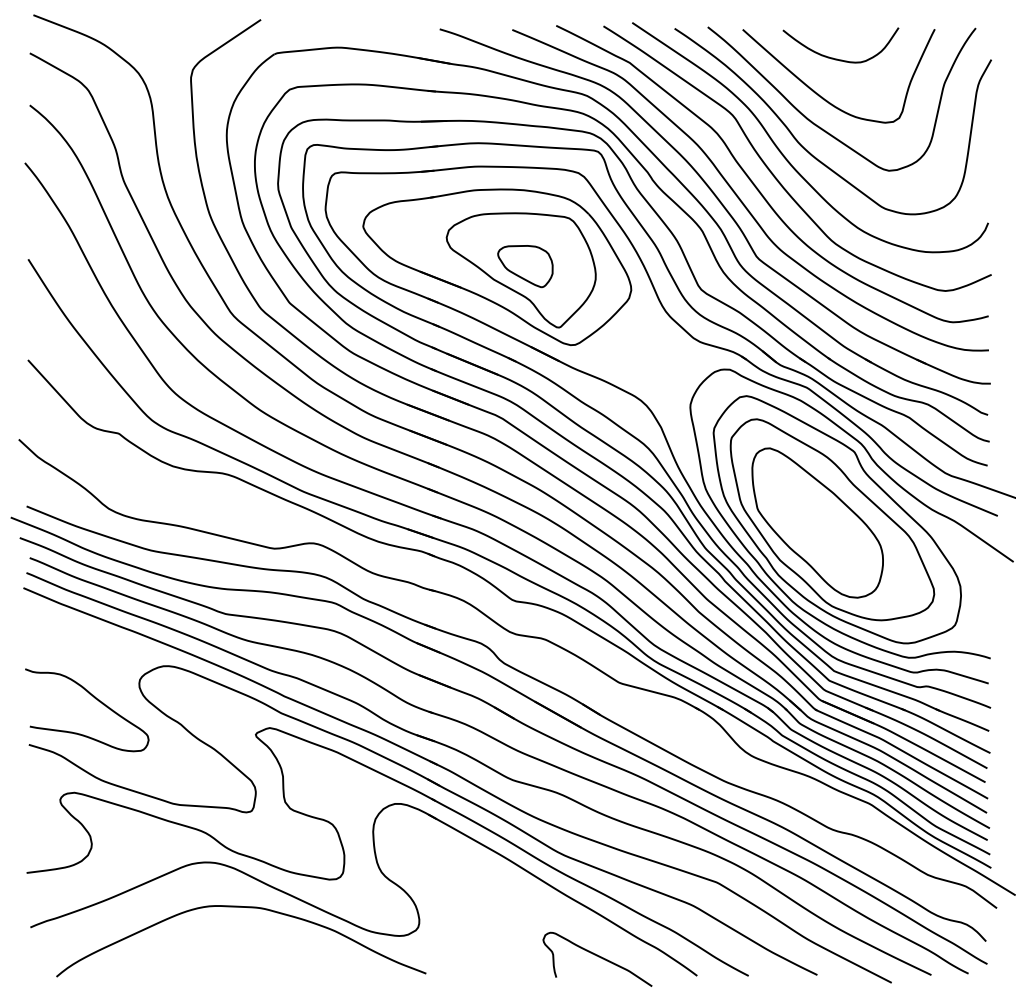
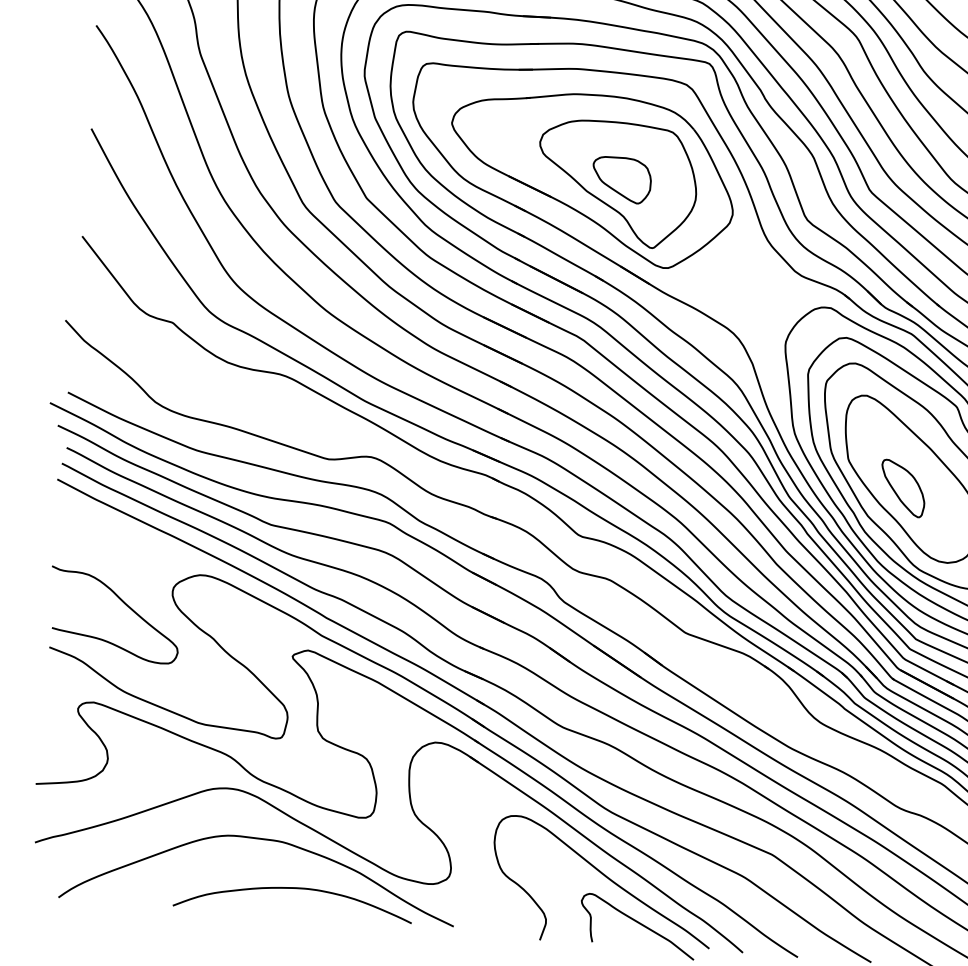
part: (810, 531) -> (902, 488), added
curve: (563, 916) -> (605, 877), added
curve: (272, 951) -> (291, 889), added

